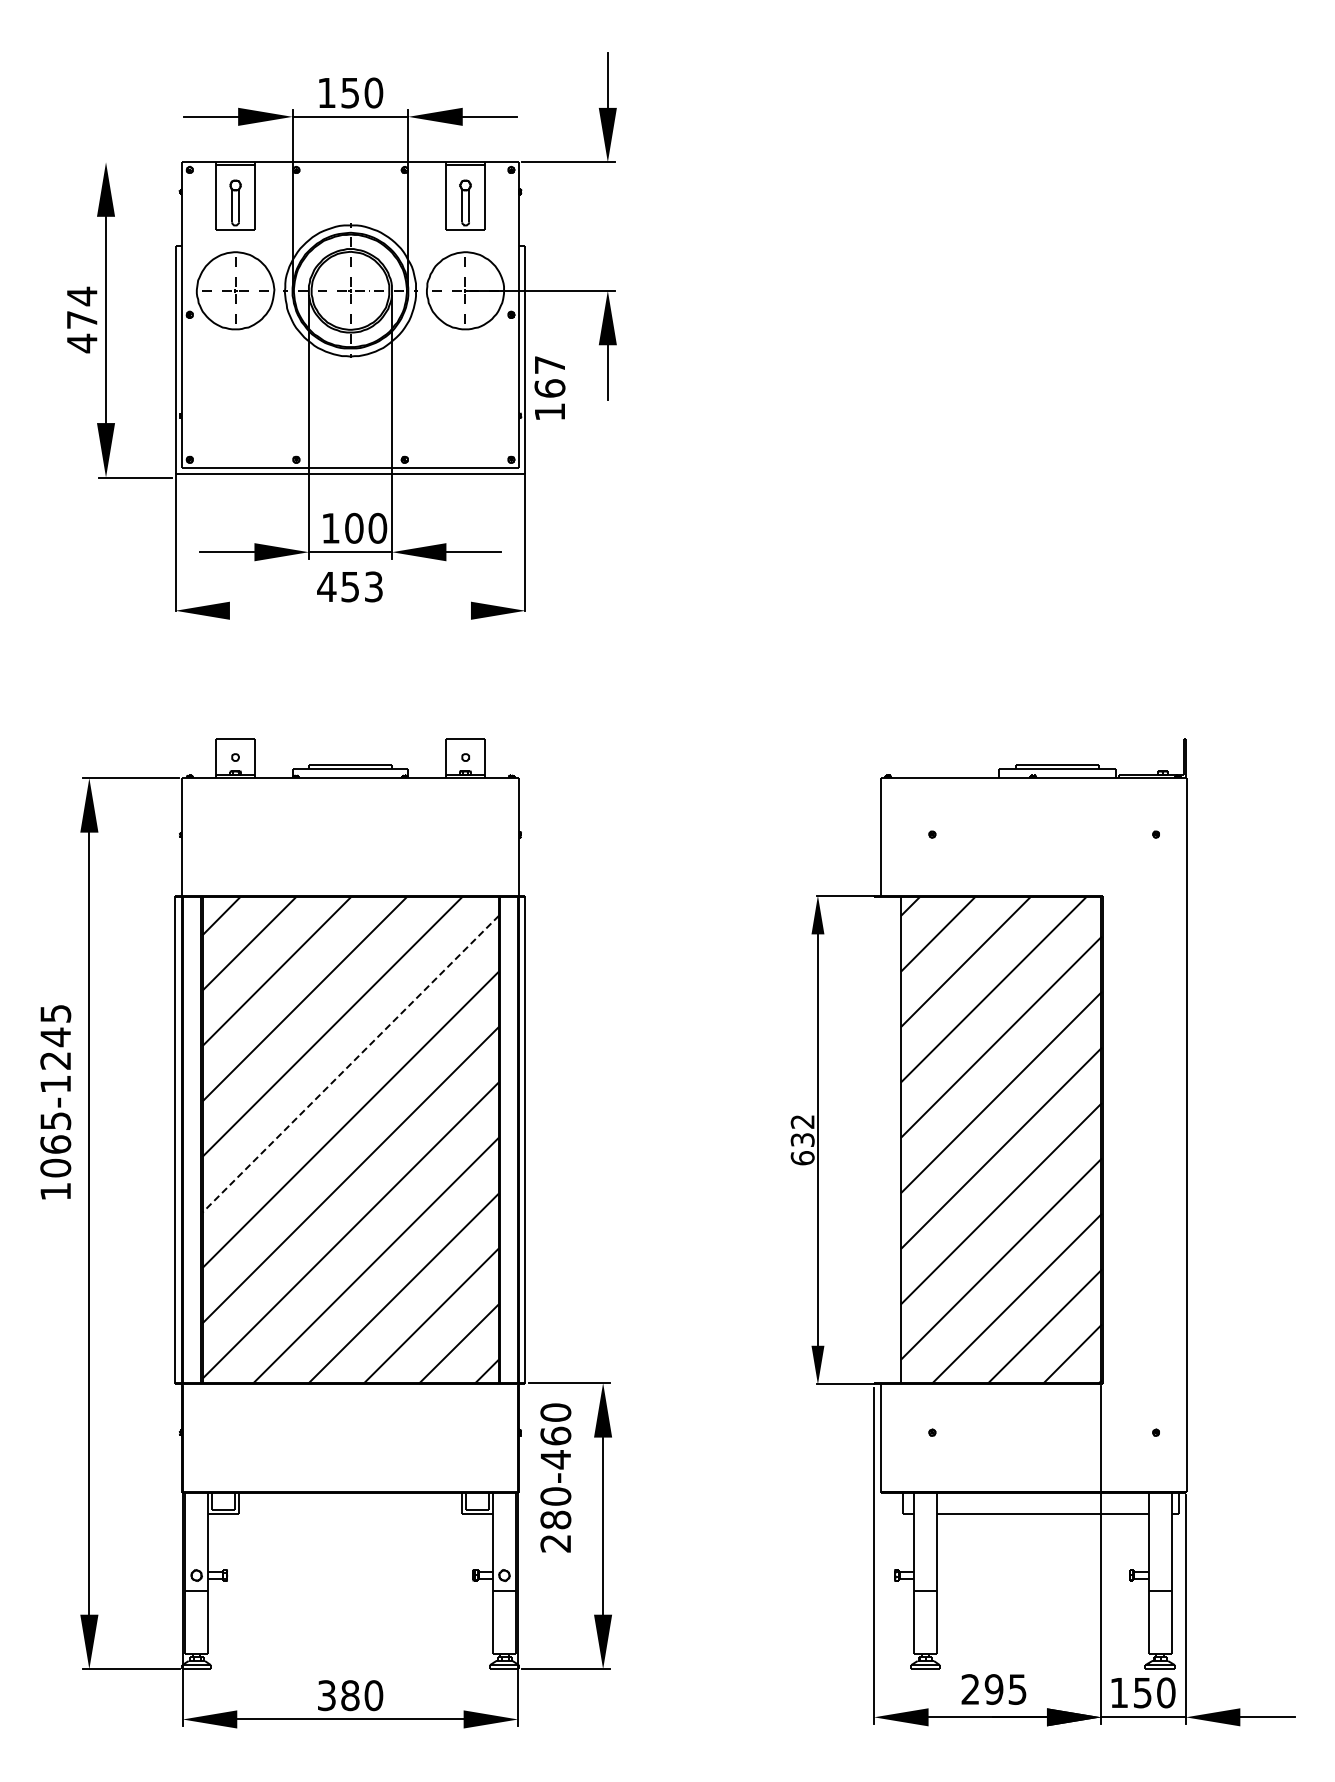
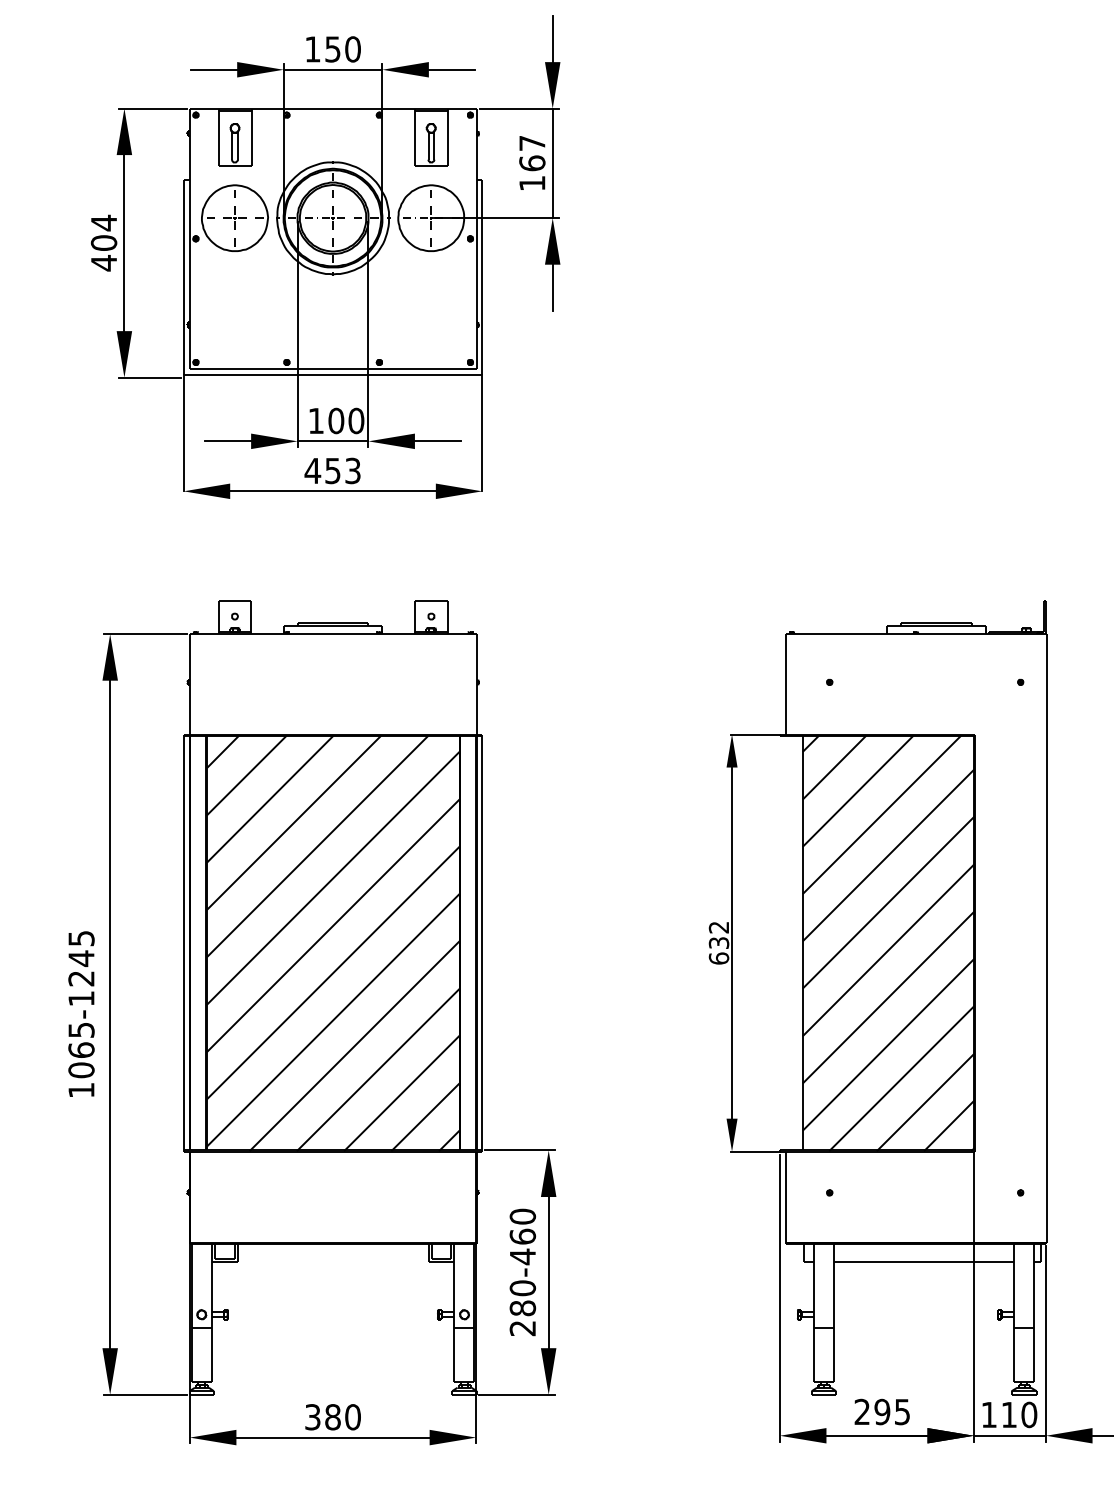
line: (138, 162) -> (152, 108), added
line: (607, 226) -> (552, 163), added
text: (81, 319) -> (103, 242), 474 -> 404
text: (549, 387) -> (531, 162), moved
line: (349, 610) -> (332, 491), added
line: (350, 1064) -> (333, 878), dashed -> solid
text: (55, 1102) -> (81, 1014), moved
text: (555, 1477) -> (522, 1272), moved
text: (1142, 1693) -> (1009, 1415), 150 -> 110

